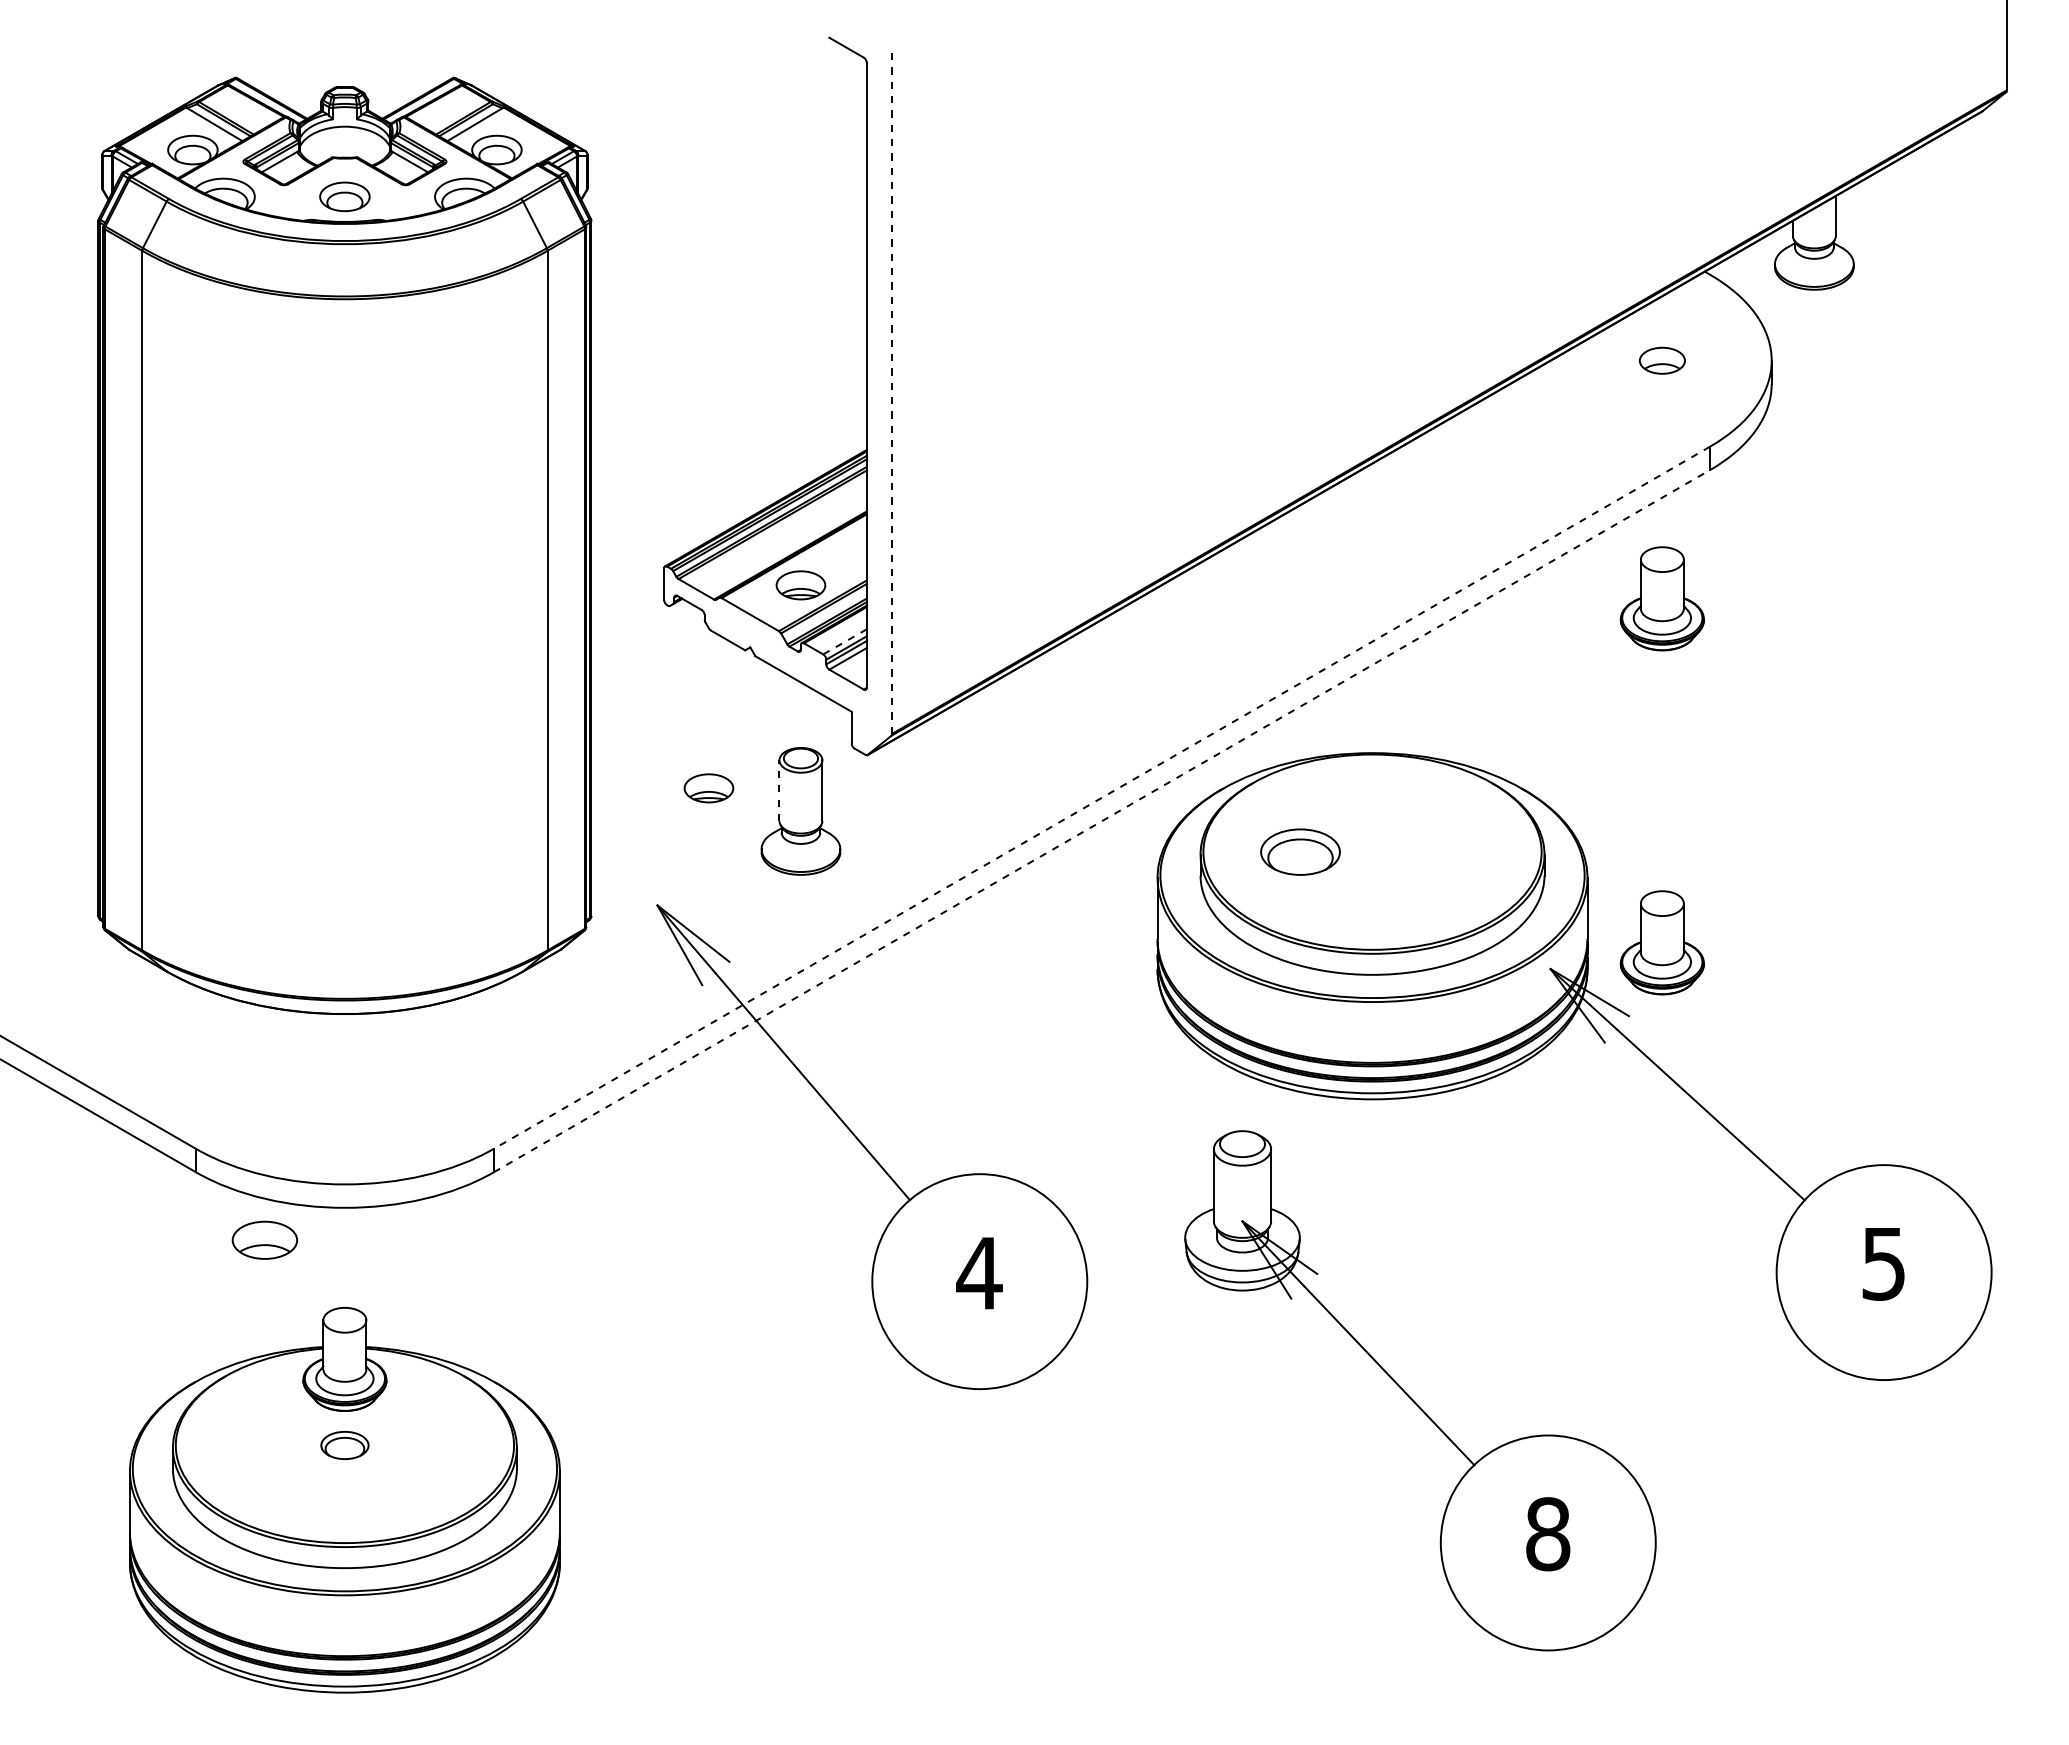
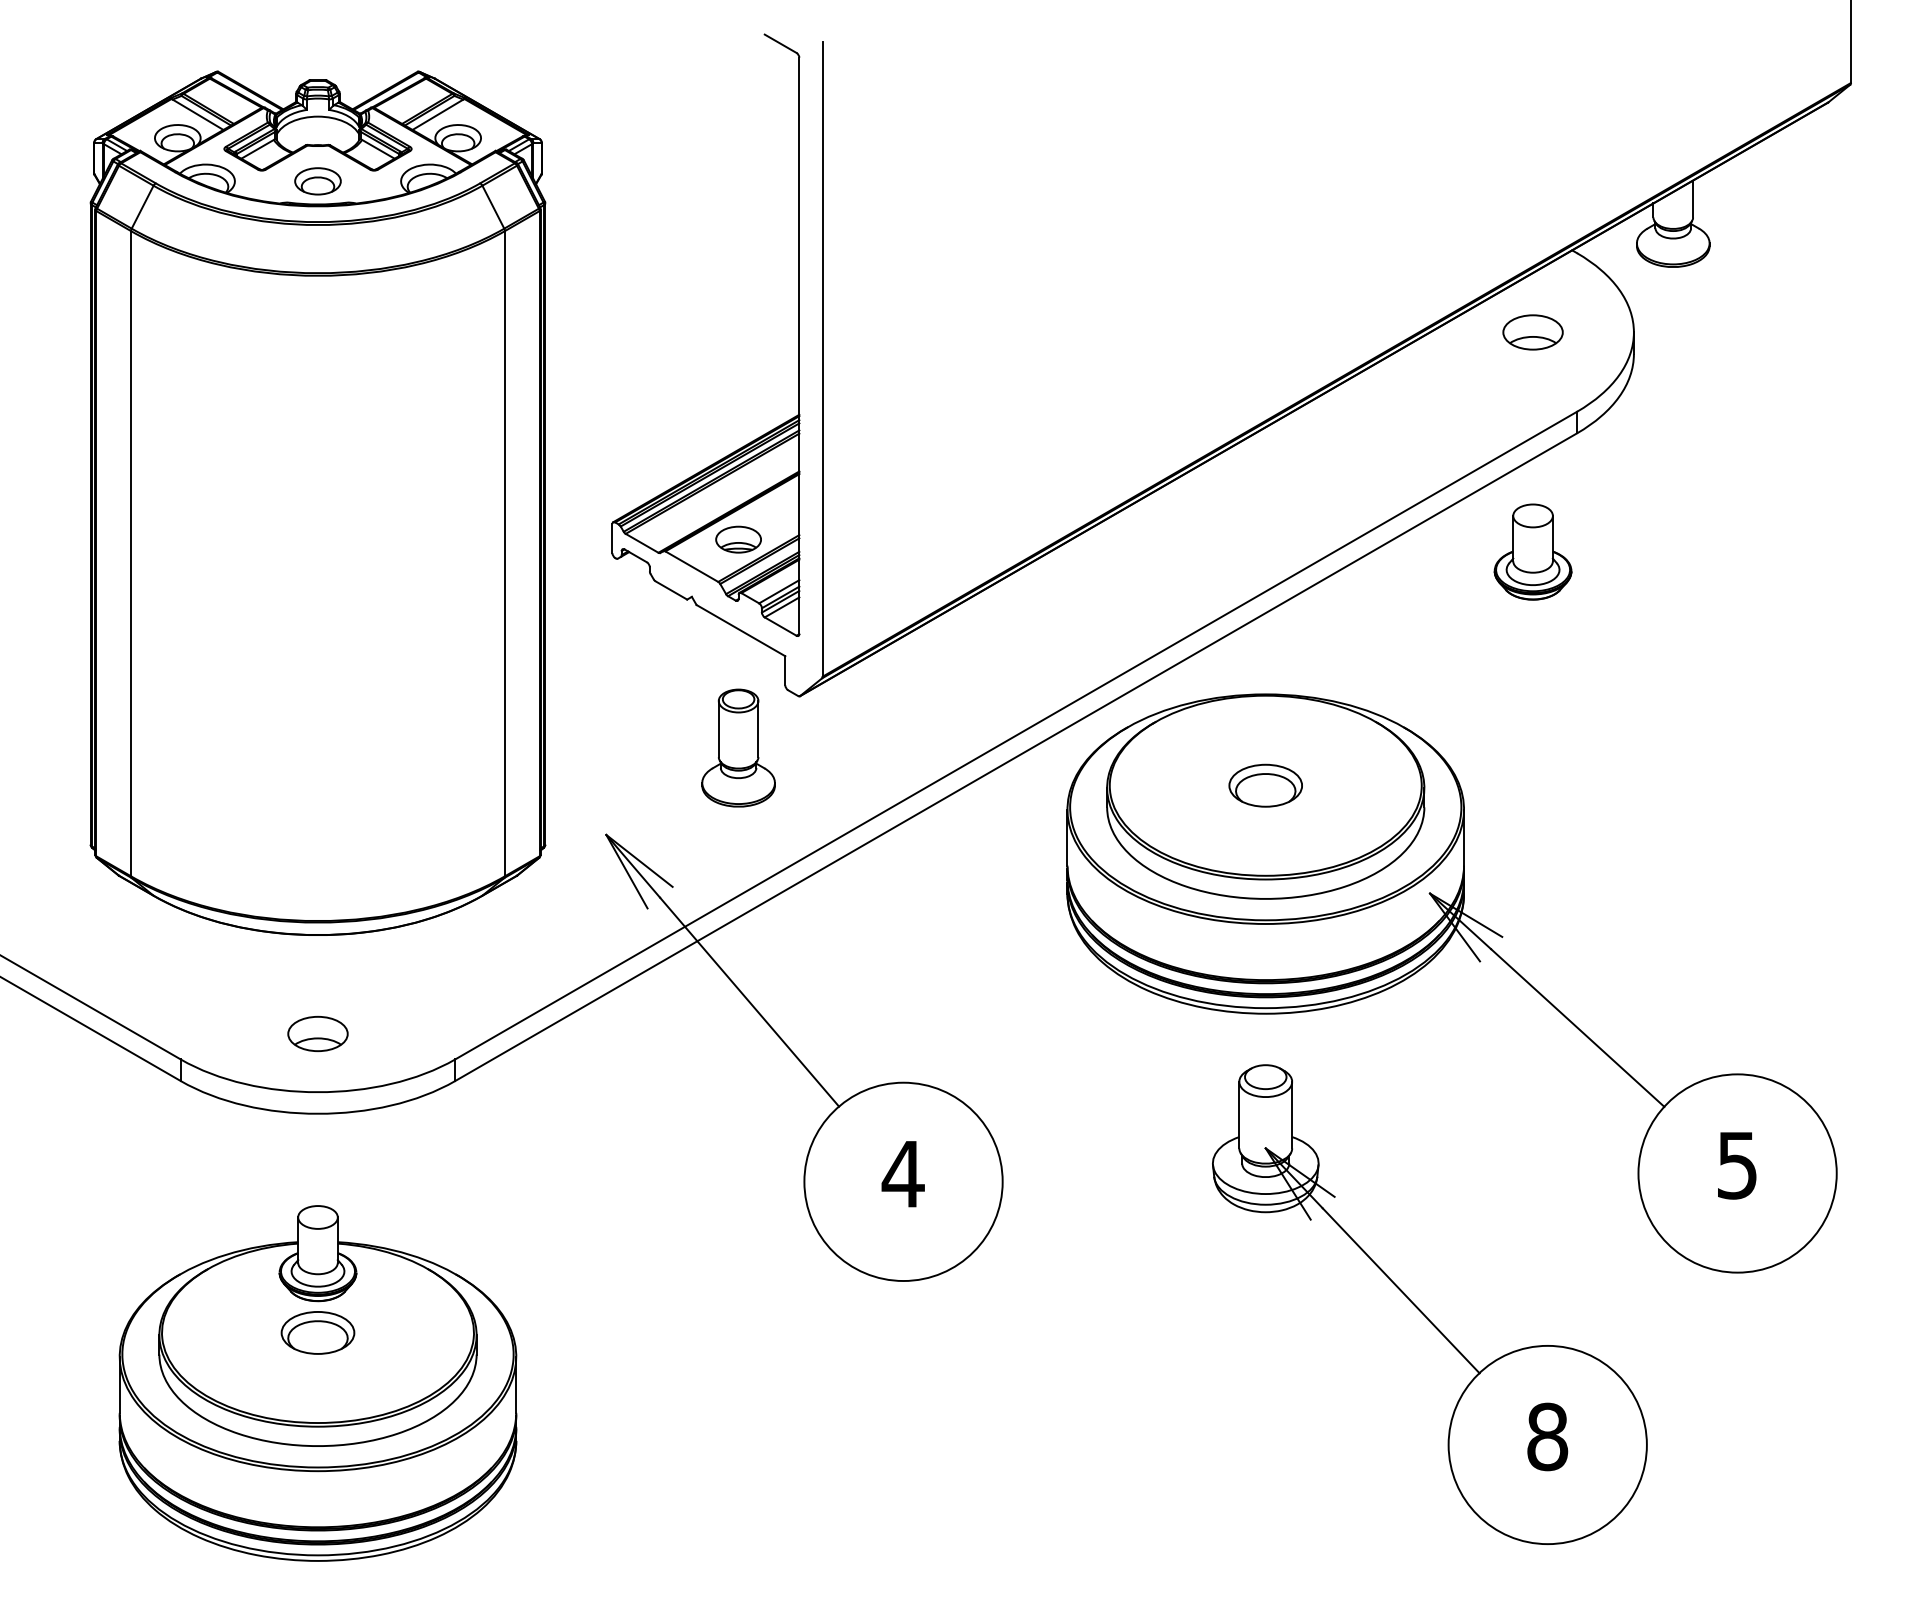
part: (1662, 360) -> (1533, 332), size x1.43
line: (892, 389) -> (823, 359), dashed -> solid
line: (844, 642) -> (778, 592), dashed -> solid
part: (708, 788) -> (653, 727), removed
line: (779, 790) -> (718, 728), dashed -> solid
line: (1101, 798) -> (1015, 736), dashed -> solid
line: (1102, 820) -> (1016, 756), dashed -> solid
part: (1300, 851) -> (1265, 785), moved
part: (1661, 942) -> (1532, 869), removed
part: (264, 1239) -> (317, 1033), moved
part: (1412, 1398) -> (1422, 1311), moved
part: (344, 1445) -> (317, 1332), size x1.67

